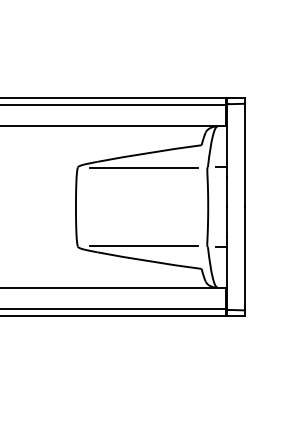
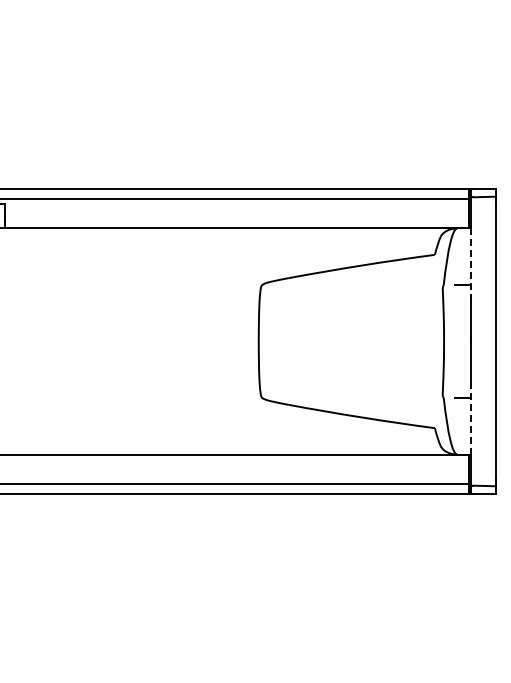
line: (227, 152) -> (470, 264), solid -> dashed
line: (144, 167) -> (354, 286), removed
line: (144, 246) -> (354, 396), removed
line: (227, 262) -> (470, 418), solid -> dashed

